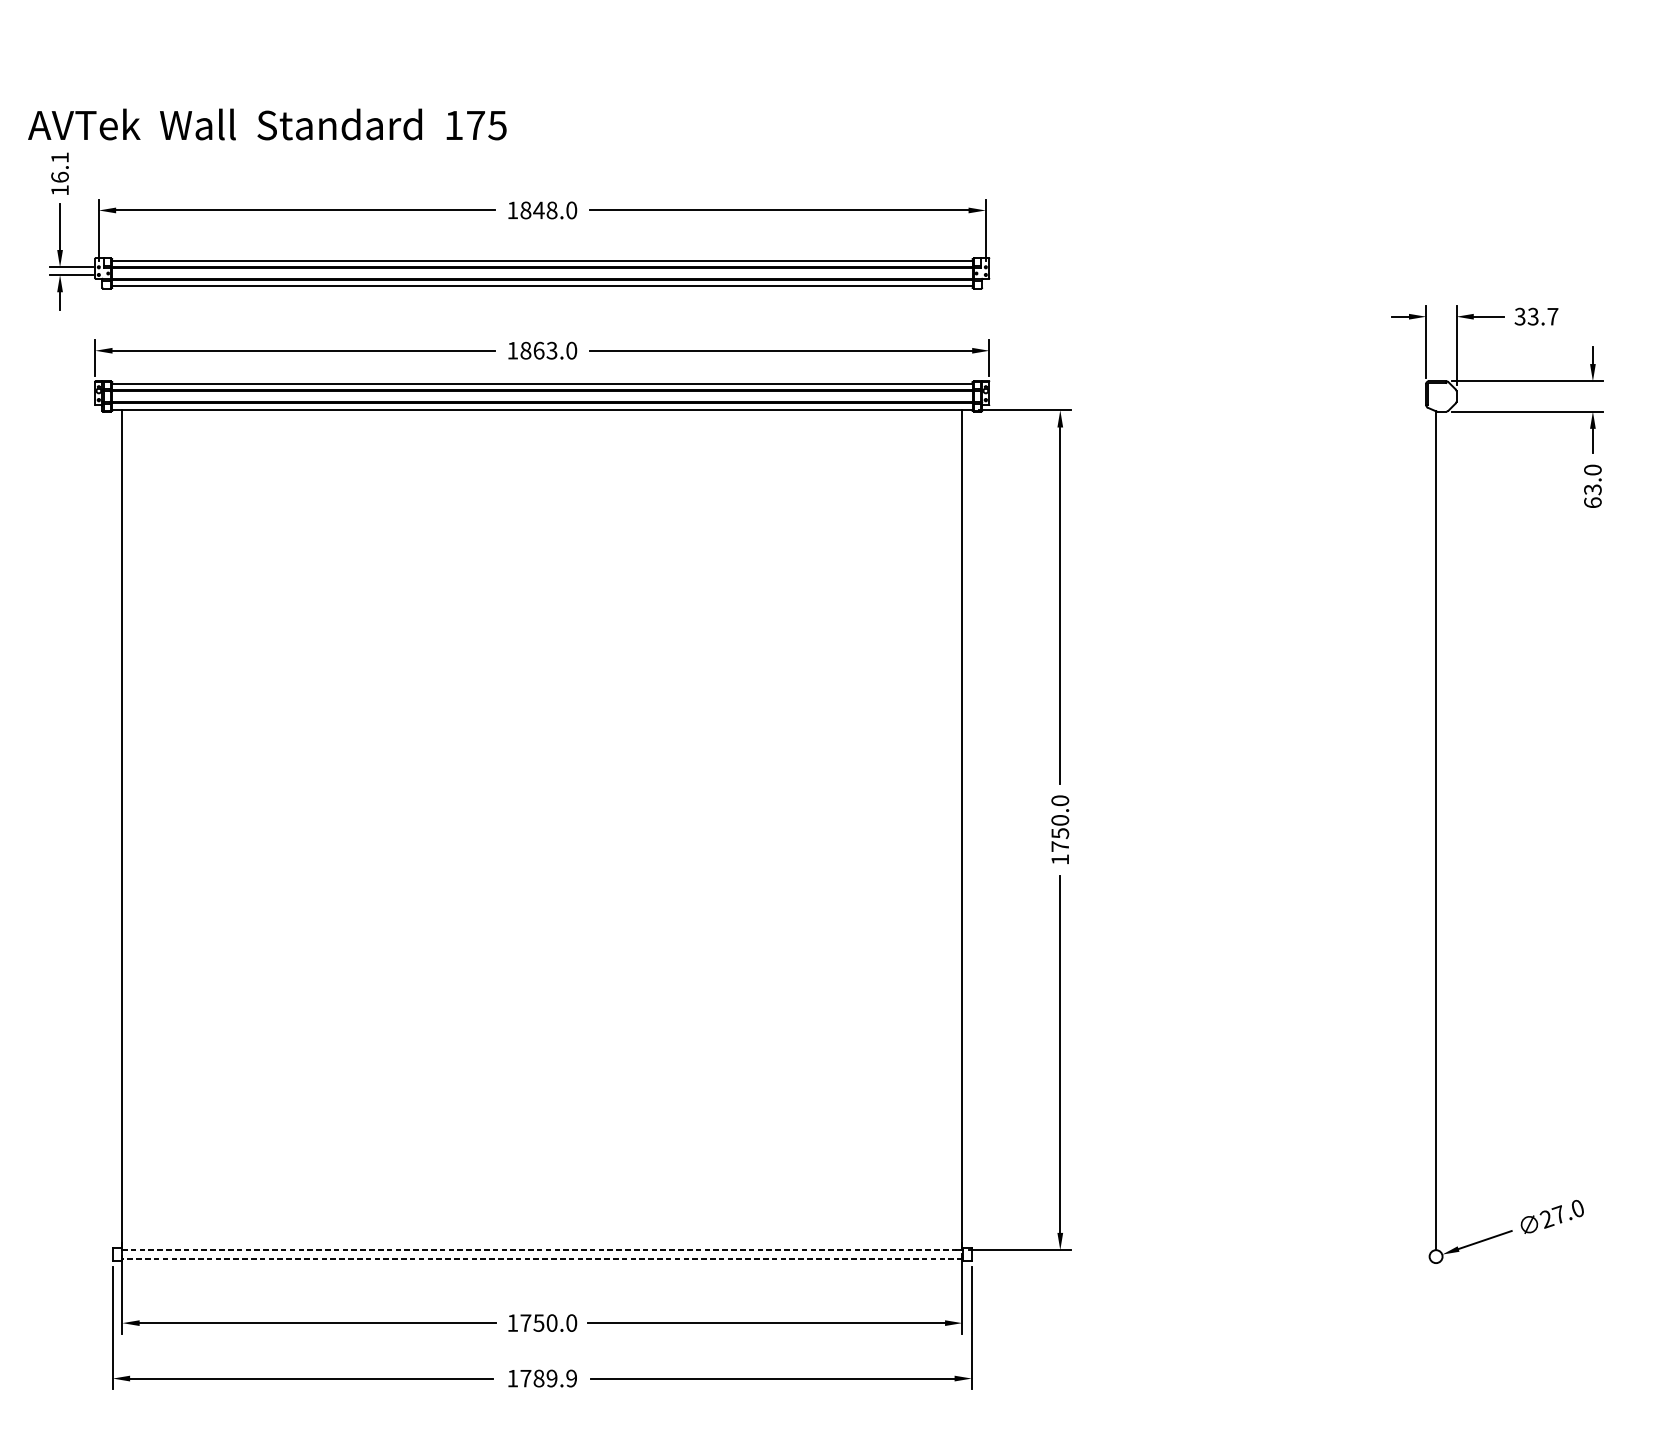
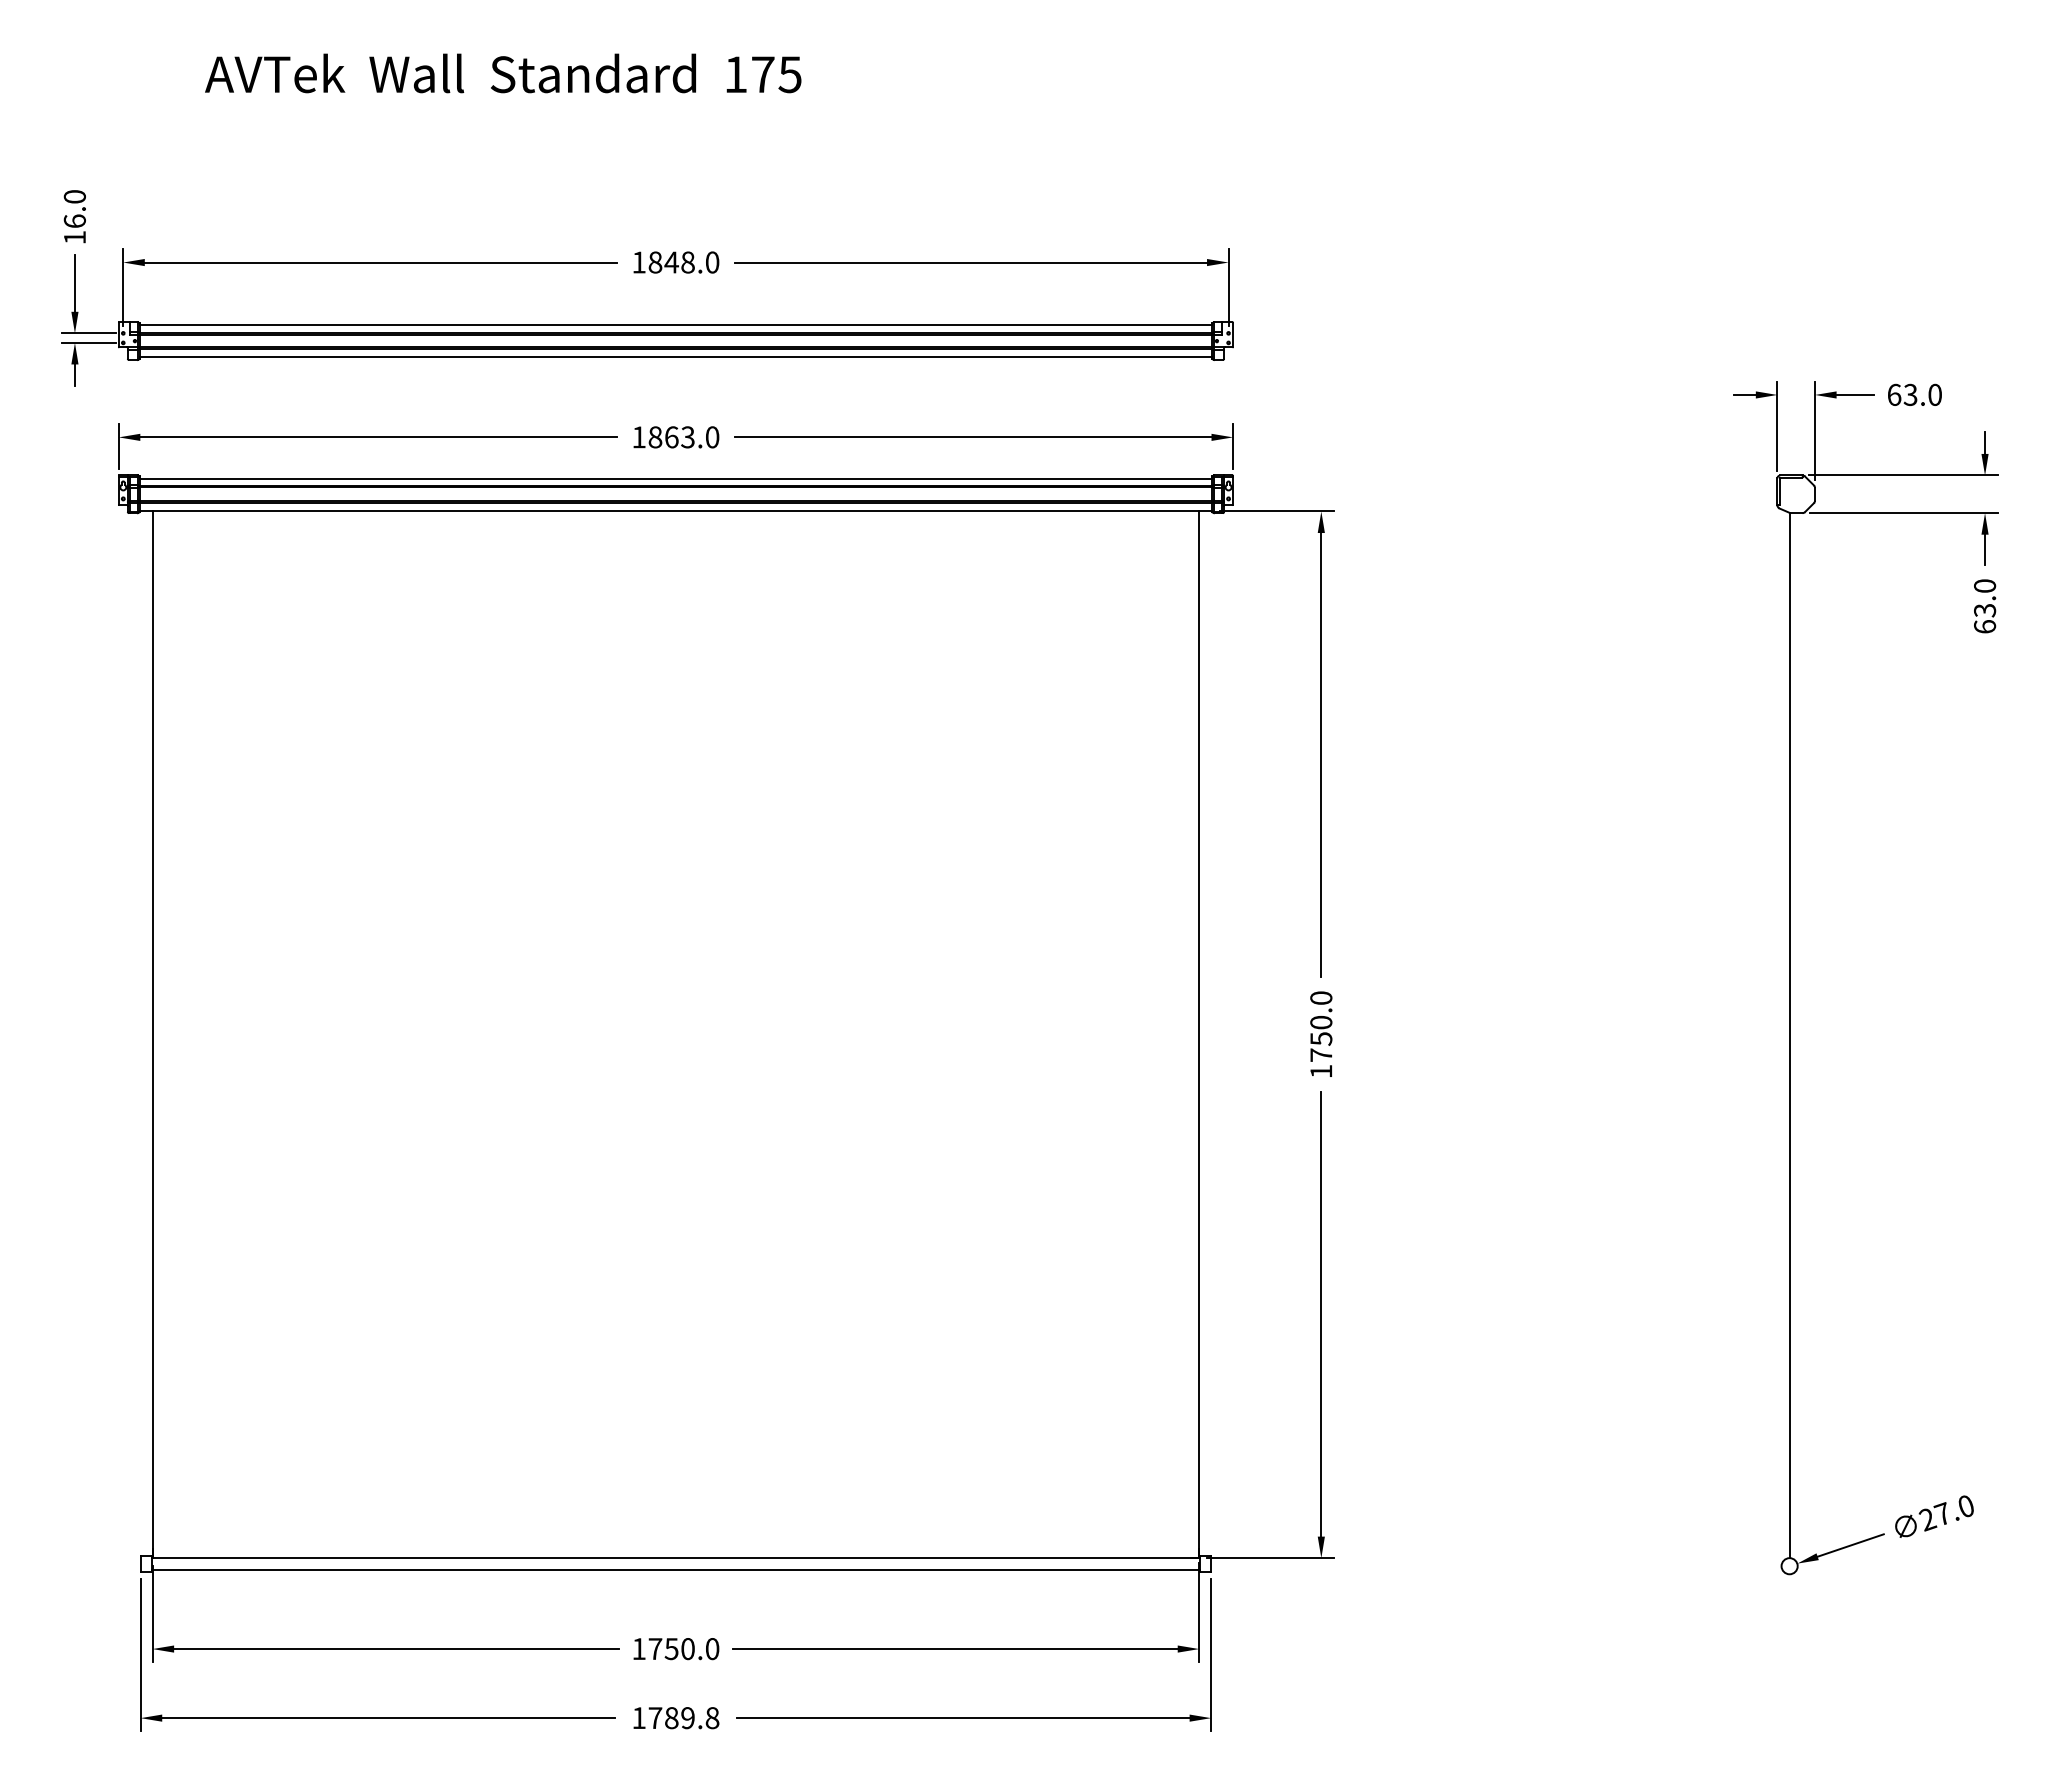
text: (267, 124) -> (503, 73), moved
text: (59, 157) -> (74, 196), 16.1 -> 16.0
text: (1536, 316) -> (1914, 394), 33.7 -> 63.0
line: (542, 1250) -> (675, 1558), dashed -> solid
line: (542, 1259) -> (675, 1569), dashed -> solid
text: (571, 1378) -> (712, 1718), 1789.9 -> 1789.8

